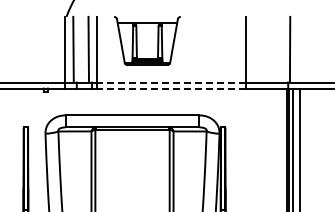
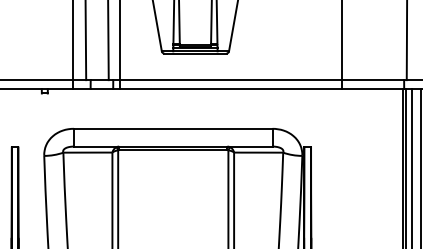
line: (171, 82) -> (231, 80), dashed -> solid
line: (171, 88) -> (231, 88), dashed -> solid

